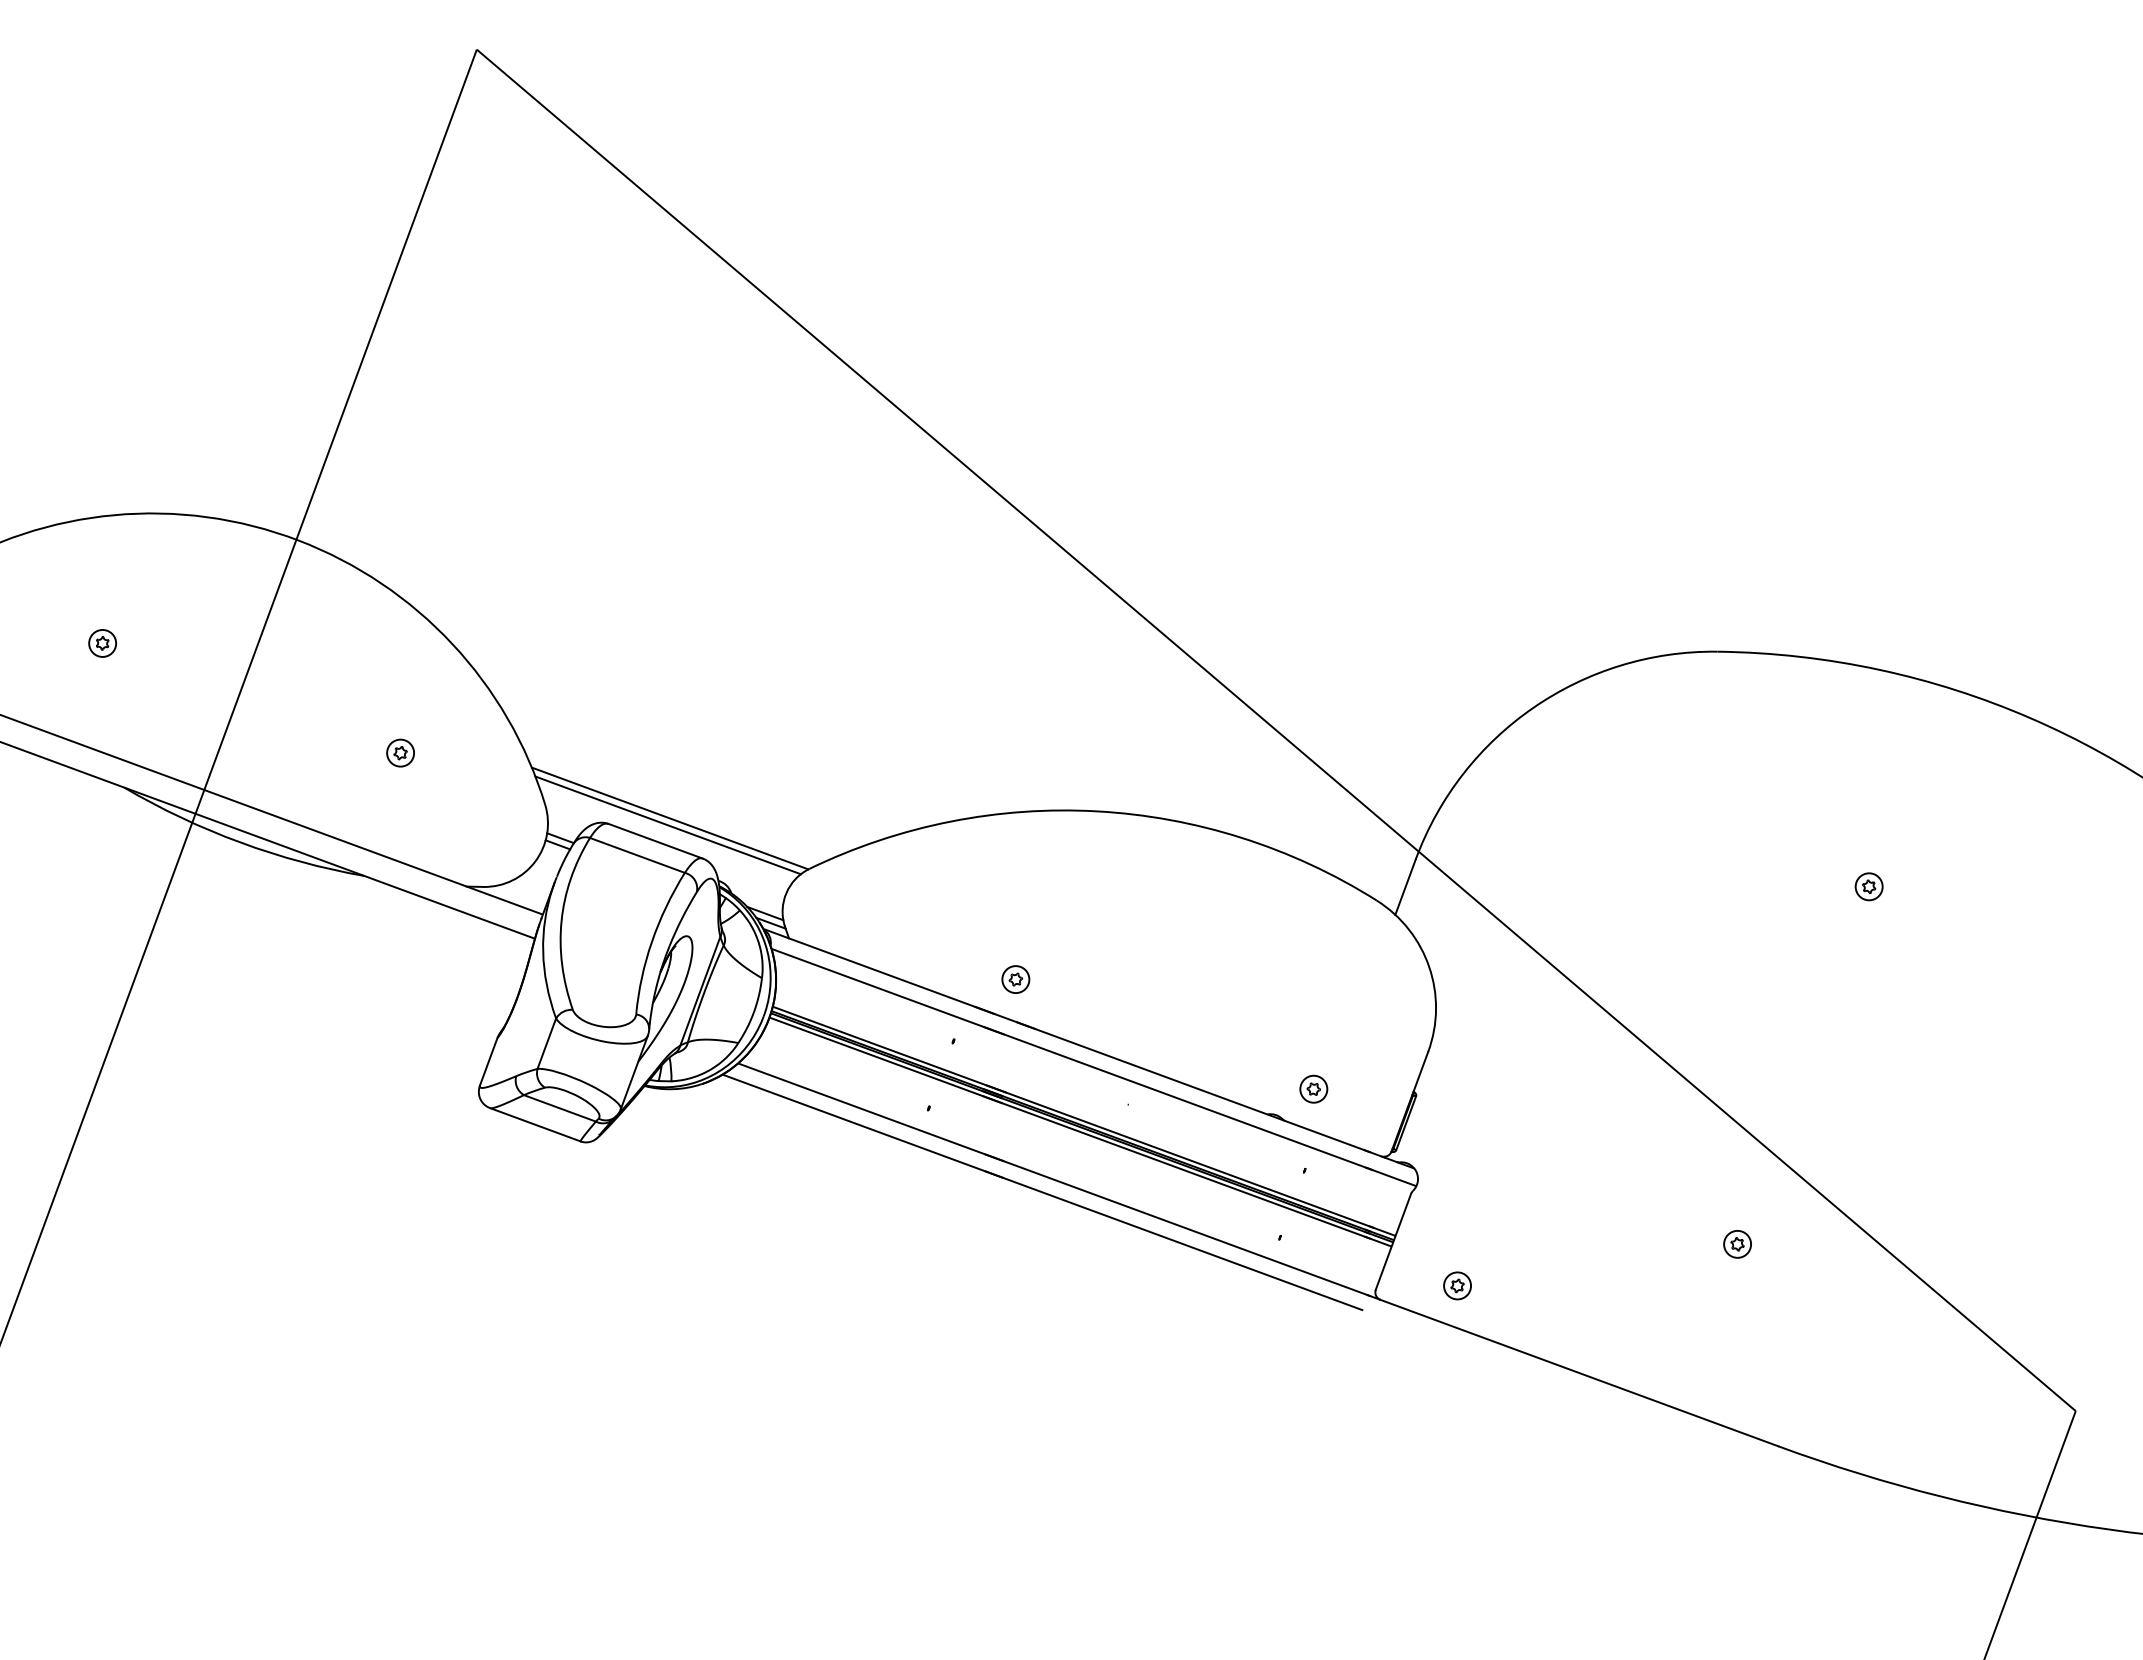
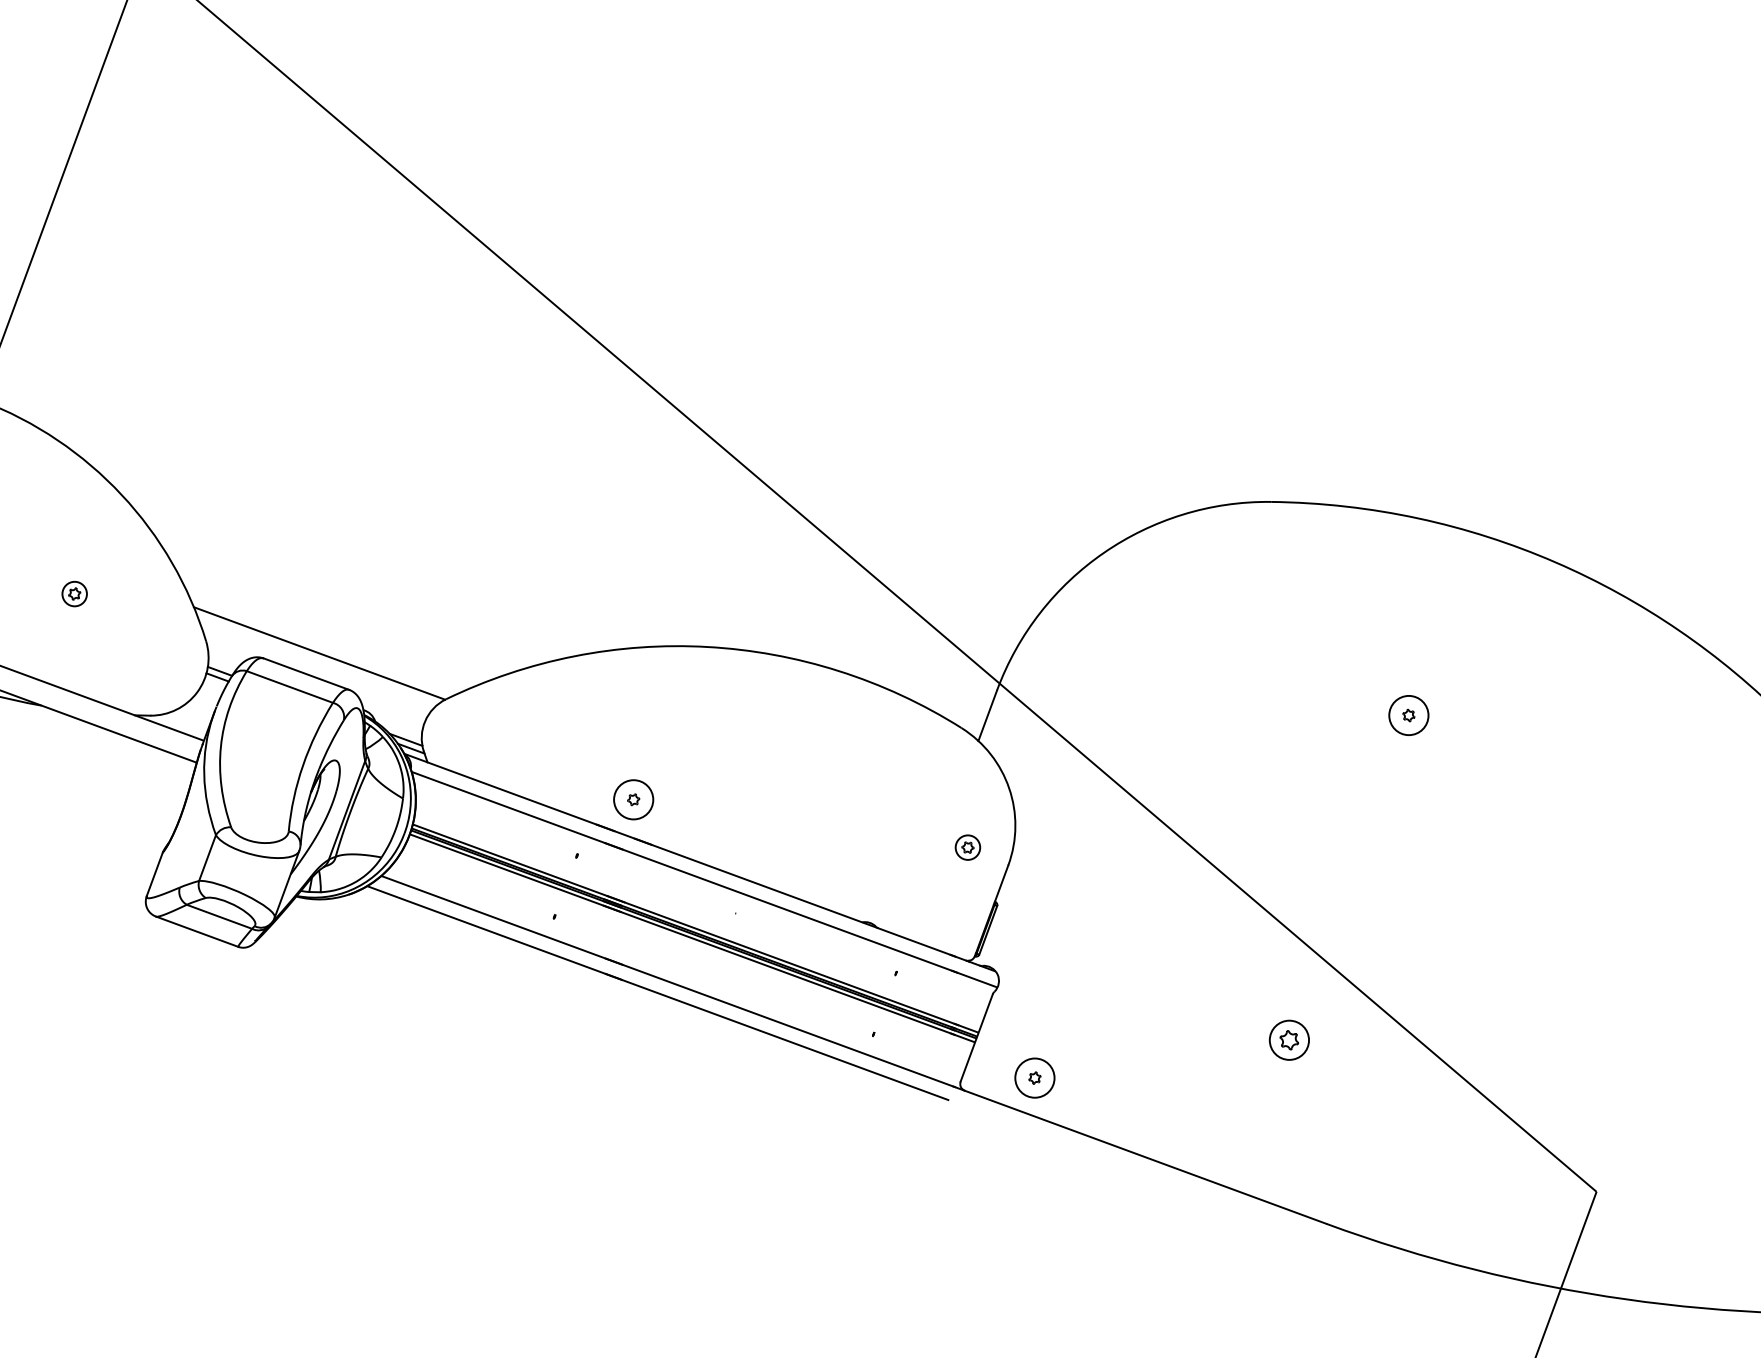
line: (667, 825) -> (317, 659), removed
circle: (1868, 886) -> (1408, 715), size x1.6
circle: (1015, 979) -> (633, 799), size x1.6
part: (1313, 1088) -> (967, 846), moved
part: (1737, 1244) -> (1289, 1040), size x1.6
circle: (1457, 1285) -> (1034, 1077), size x1.6

